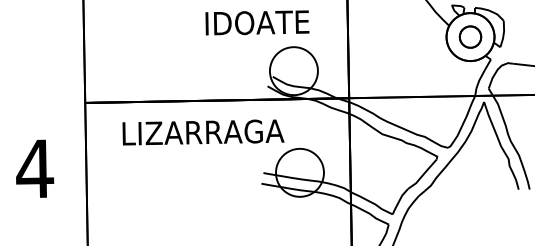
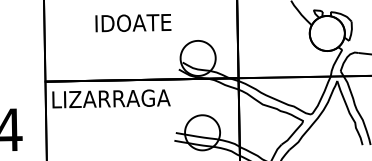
text: (257, 22) -> (133, 22), moved
part: (470, 36) -> (327, 33), removed
text: (203, 132) -> (111, 98), moved

